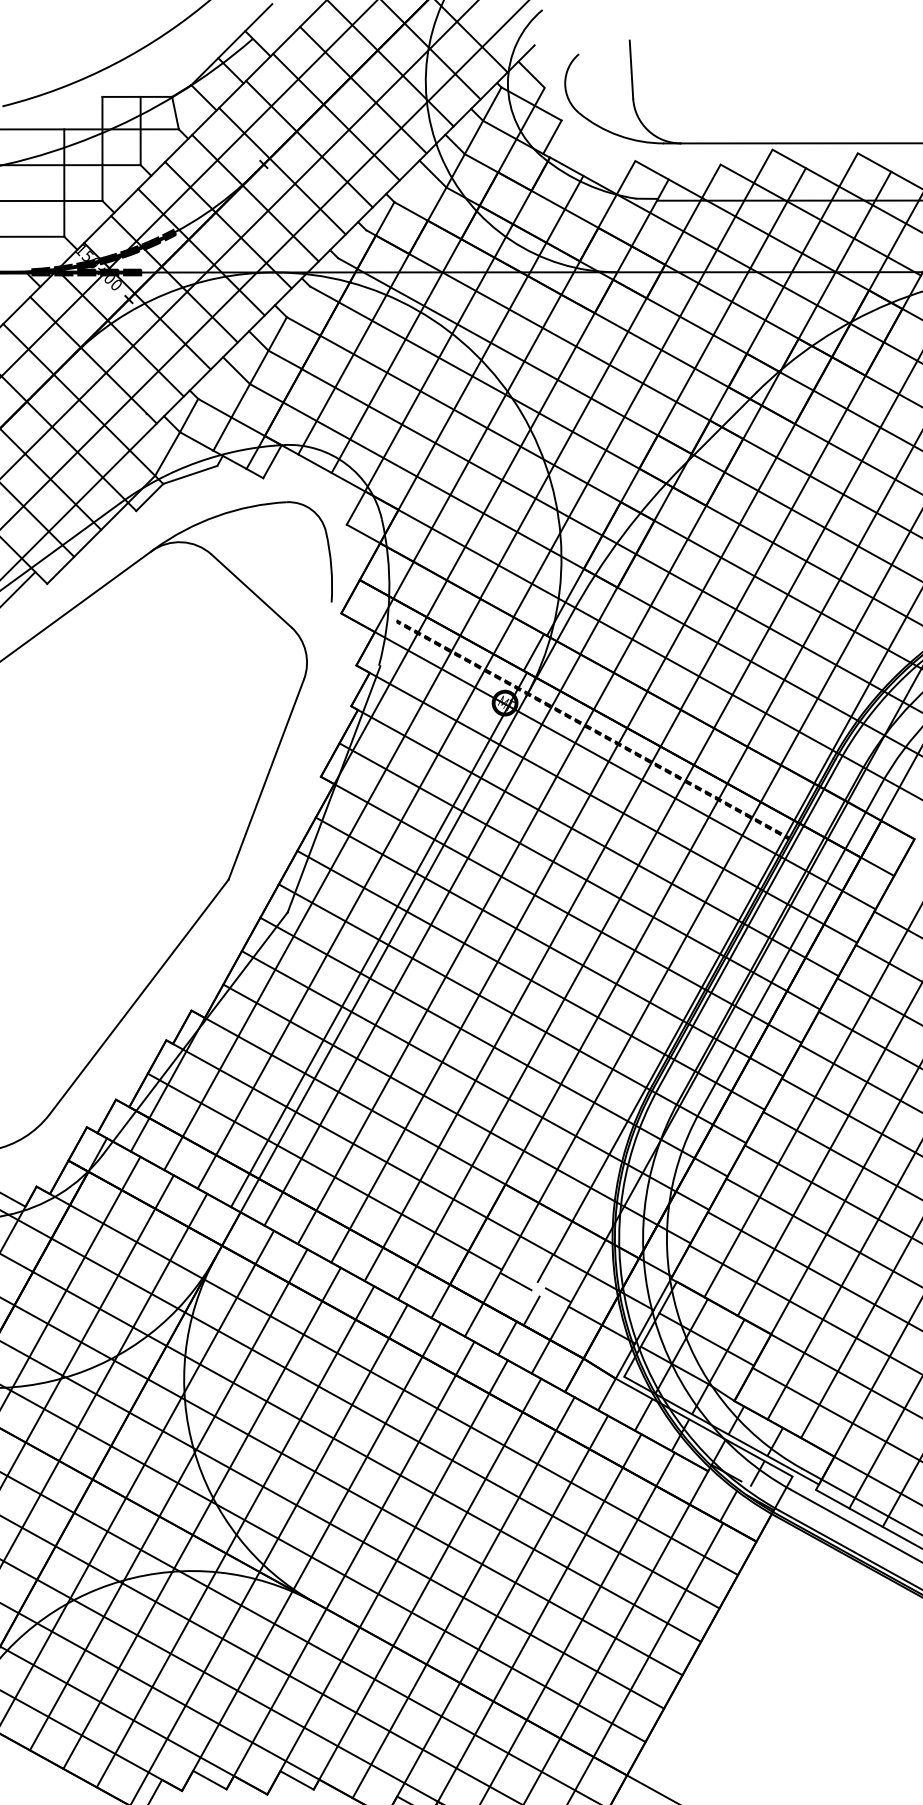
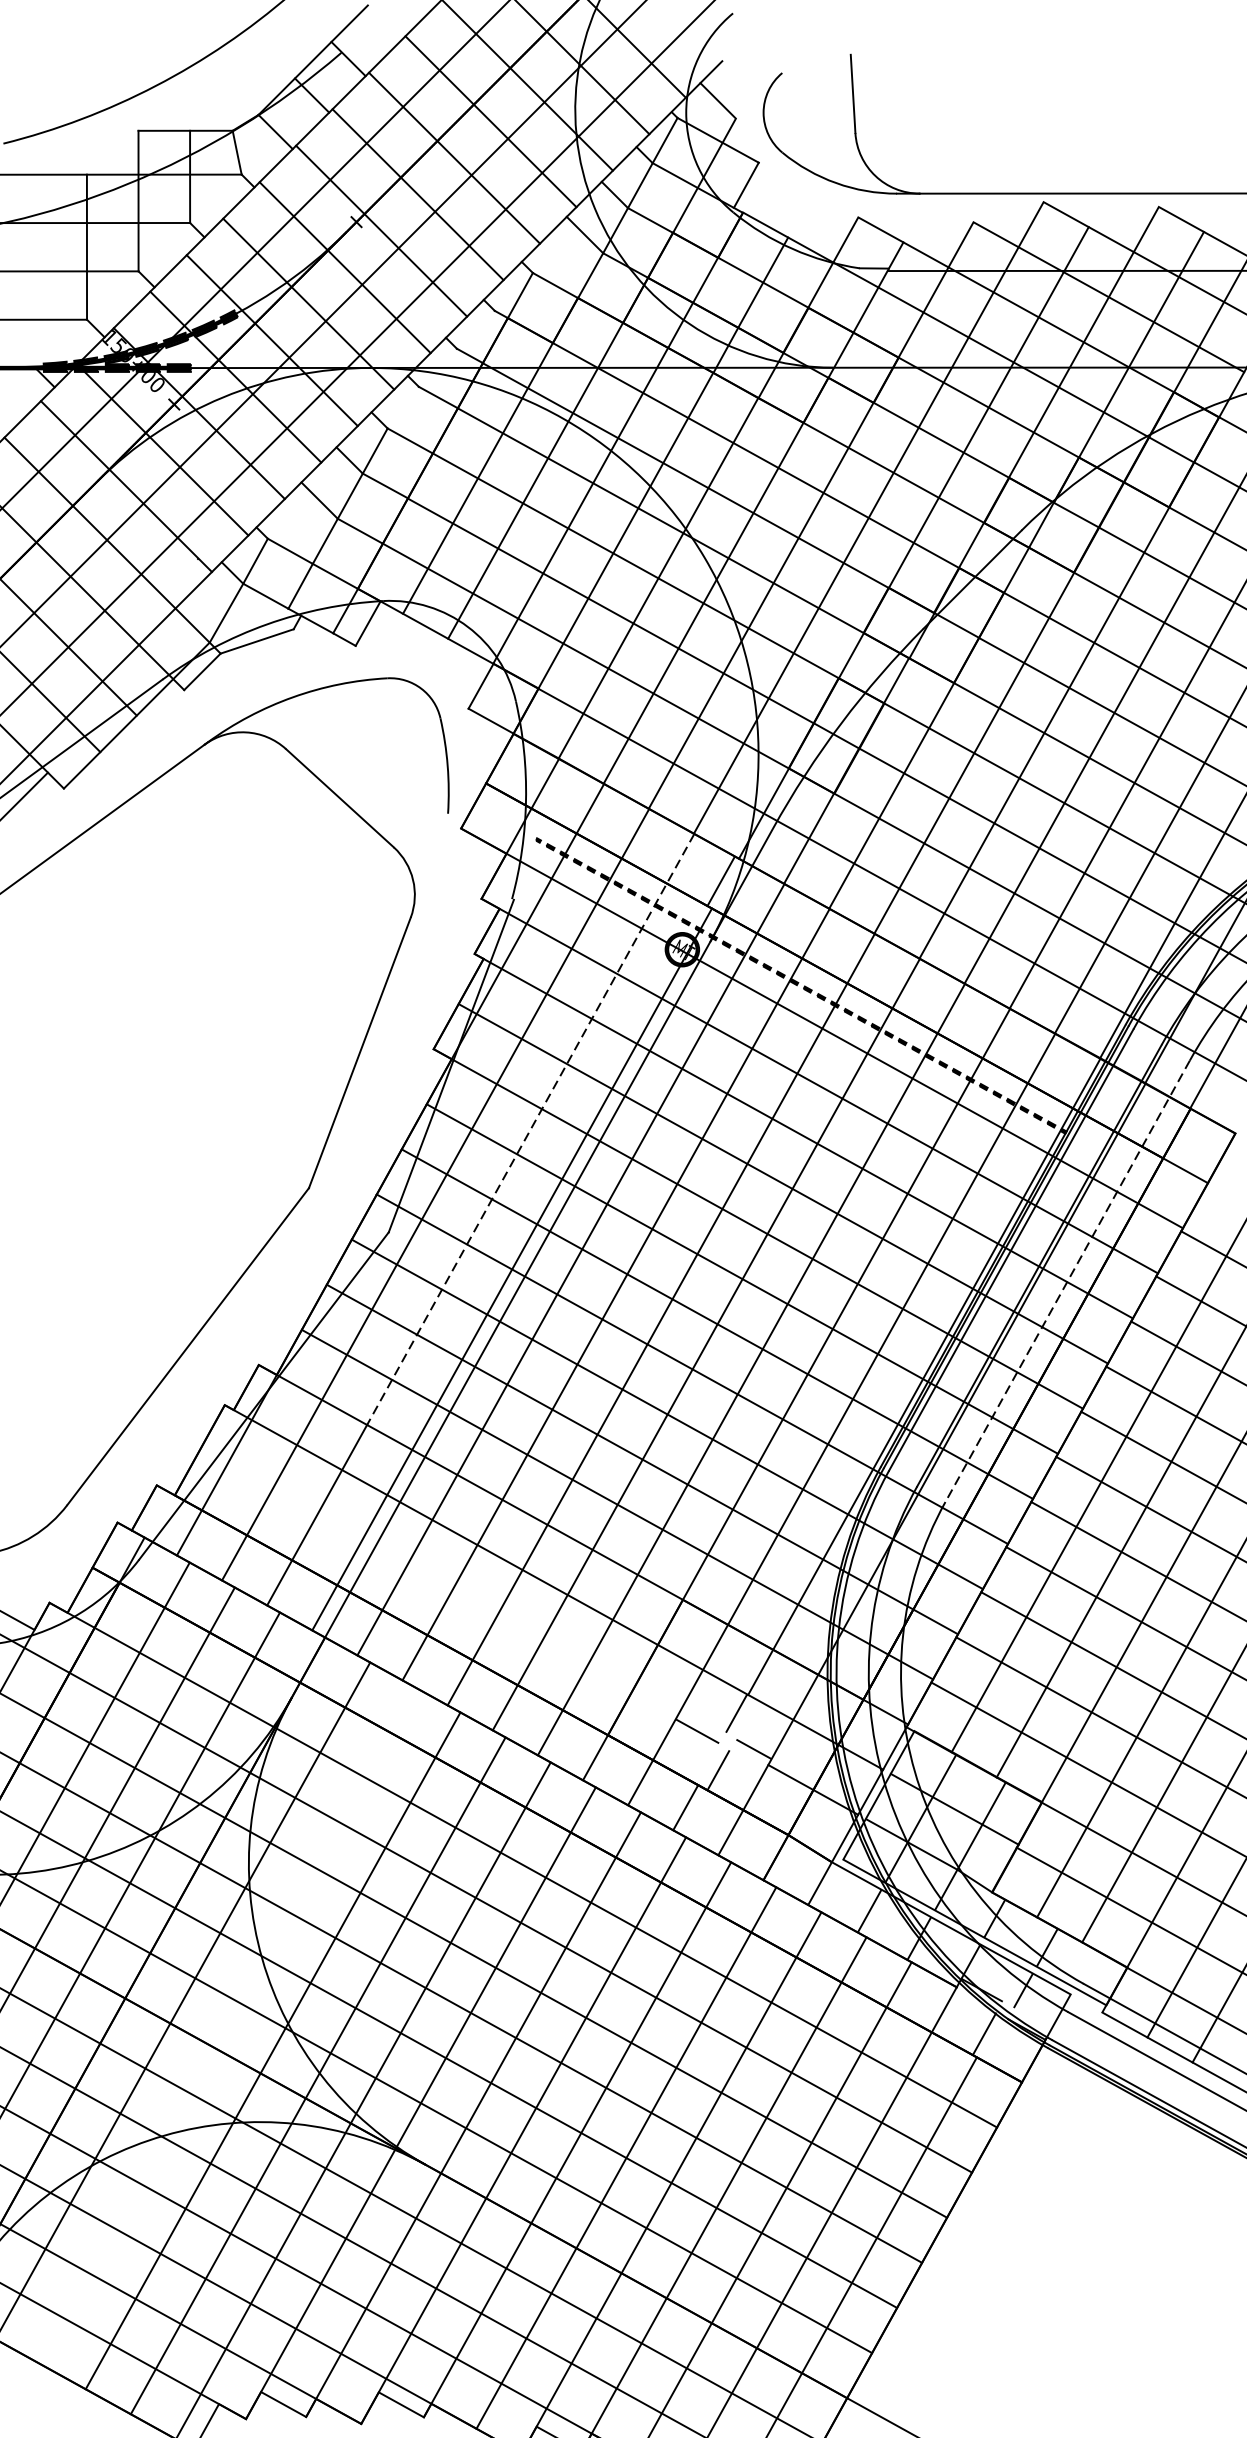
line: (392, 836) -> (530, 1129), solid -> dashed
line: (790, 948) -> (1067, 1281), solid -> dashed
line: (324, 1171) -> (438, 1582), removed
line: (168, 1499) -> (227, 2025), removed

